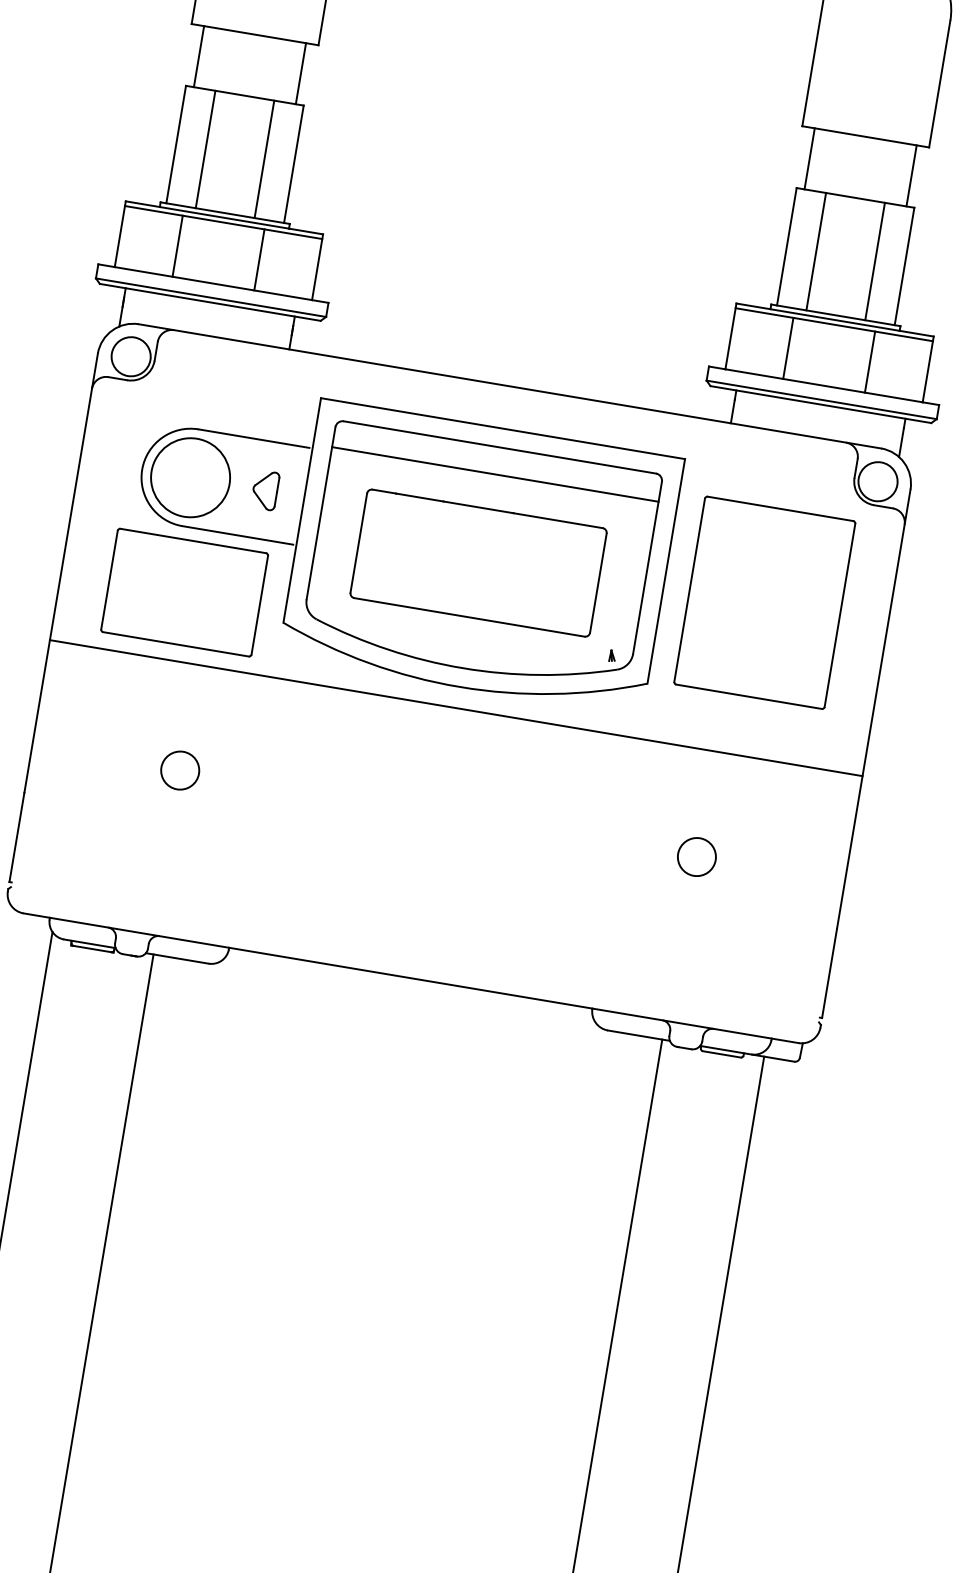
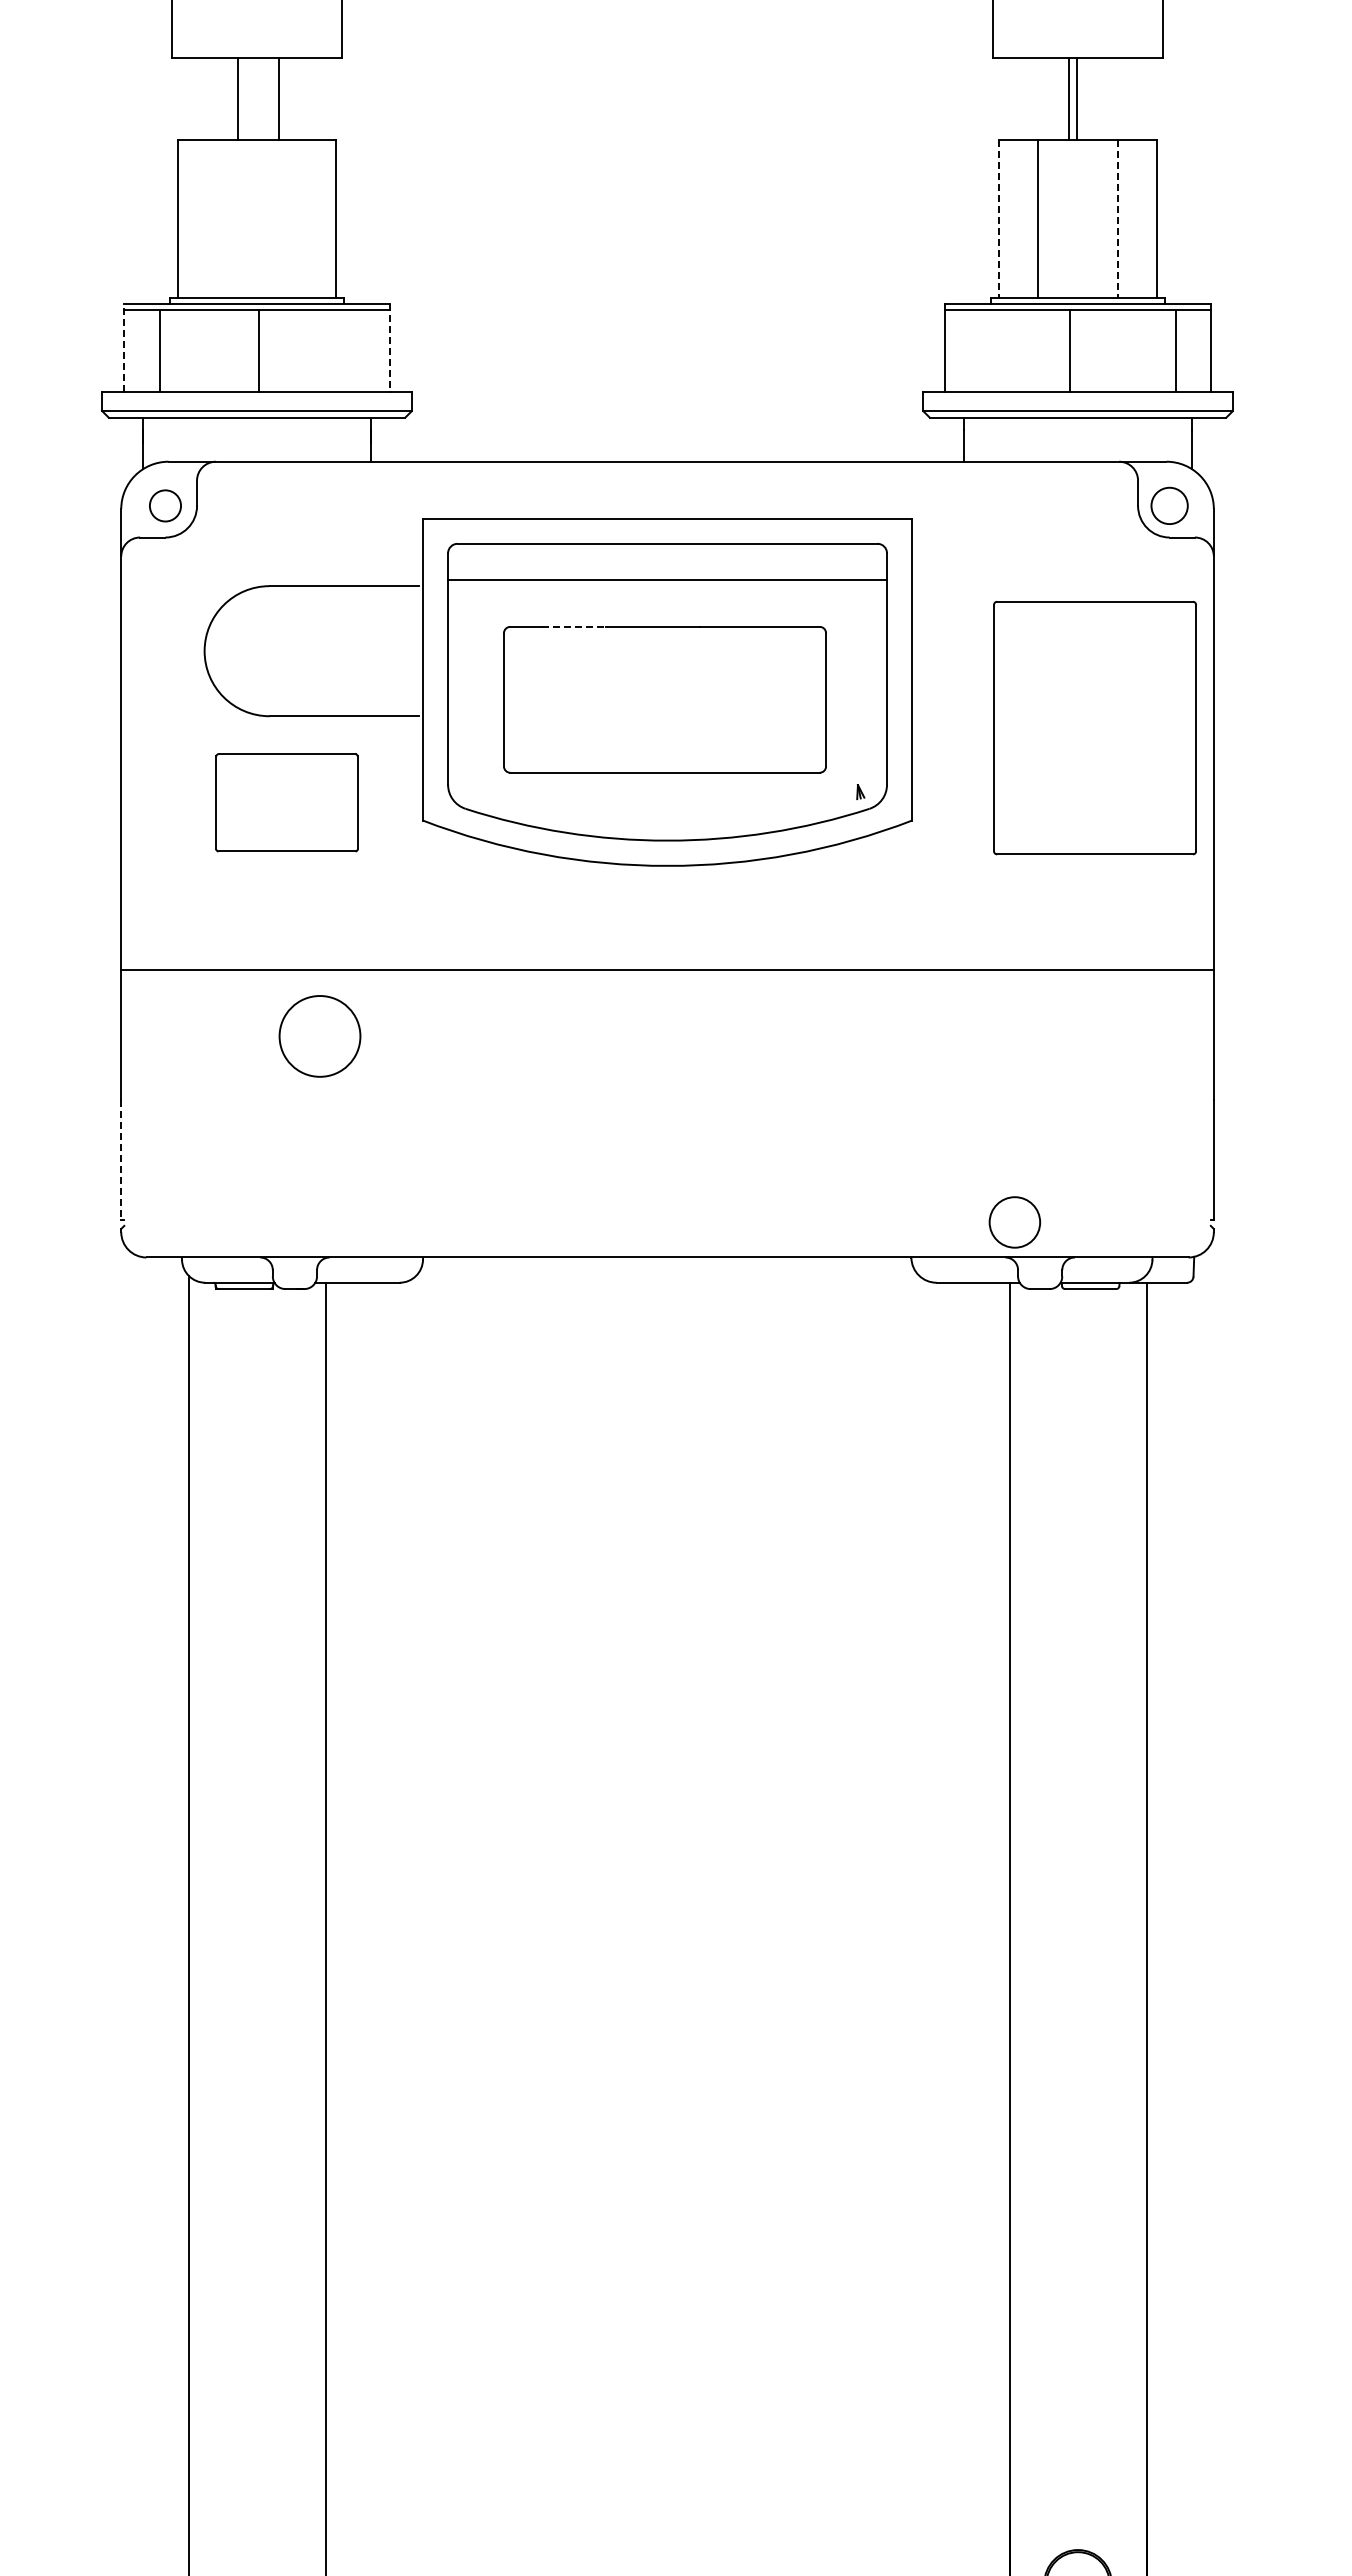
line: (199, 56) -> (237, 98), moved
line: (300, 73) -> (278, 98), moved
line: (205, 149) -> (217, 218), removed
line: (809, 158) -> (1076, 98), moved
line: (264, 159) -> (296, 218), removed
line: (911, 175) -> (1068, 98), moved
line: (120, 233) -> (124, 347), solid -> dashed
line: (177, 246) -> (160, 351), moved
line: (786, 246) -> (998, 218), solid -> dashed
line: (259, 260) -> (258, 351), moved
line: (875, 261) -> (1117, 218), solid -> dashed
line: (317, 267) -> (389, 348), solid -> dashed
line: (788, 348) -> (1070, 351), moved
circle: (131, 356) -> (165, 505), size x0.6
line: (870, 362) -> (1176, 351), moved
circle: (190, 477) -> (269, 650), removed
circle: (877, 481) -> (1169, 505), size x0.7
part: (264, 490) -> (369, 651), removed
line: (419, 497) -> (573, 626), solid -> dashed
part: (184, 592) -> (286, 802), size x0.7
part: (764, 602) -> (1094, 727), moved
line: (456, 708) -> (667, 970), moved
circle: (180, 770) -> (320, 1036), size x1.6
line: (17, 837) -> (121, 1159), solid -> dashed
circle: (696, 857) -> (1014, 1222), moved

